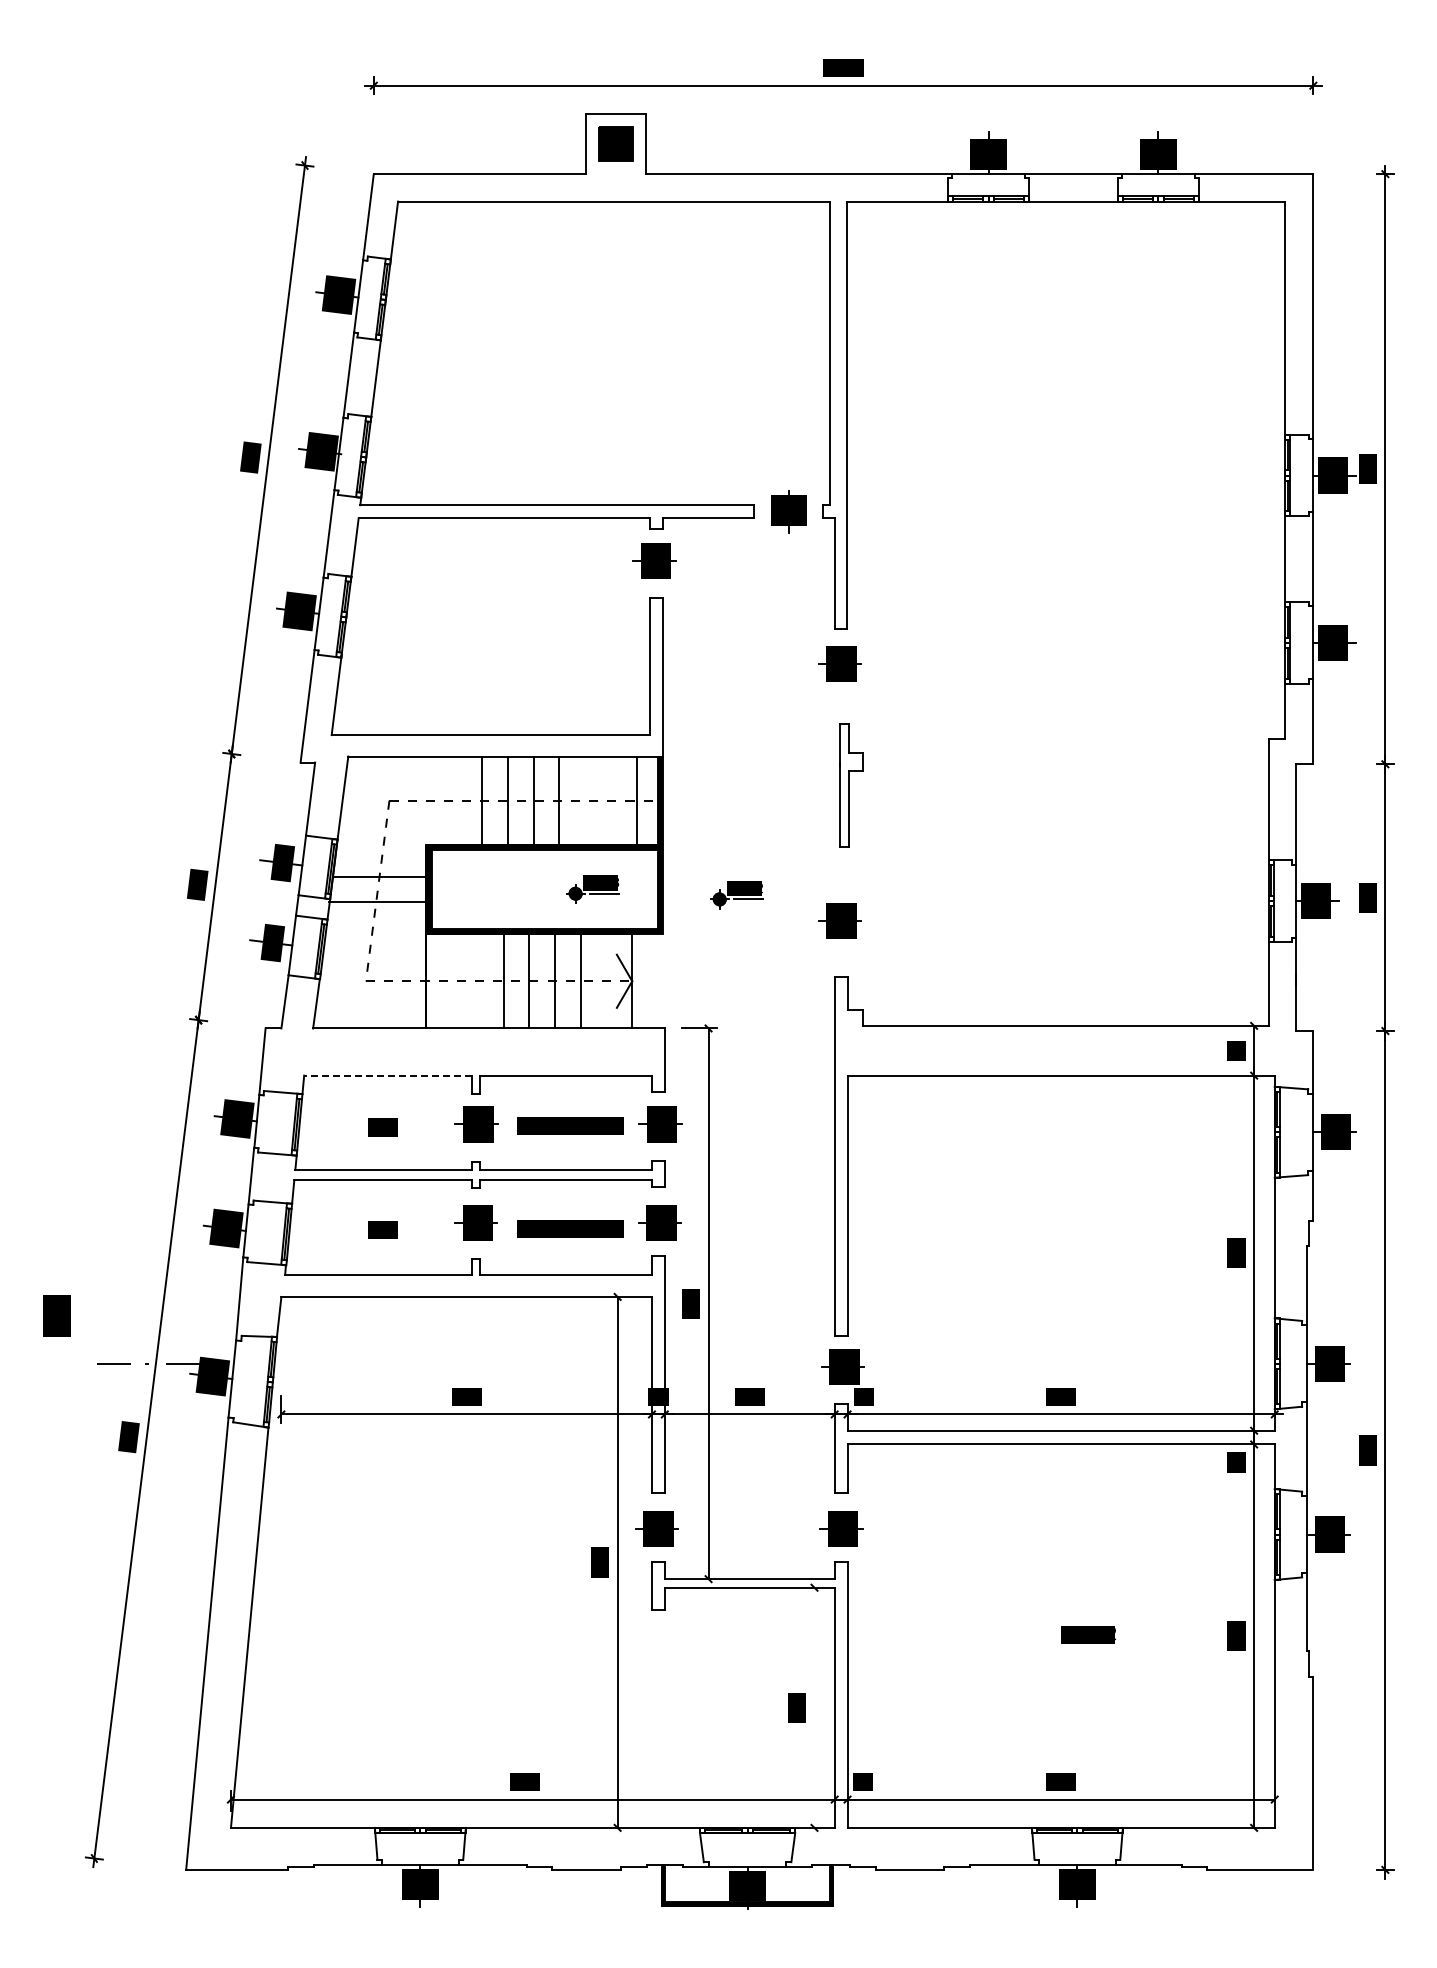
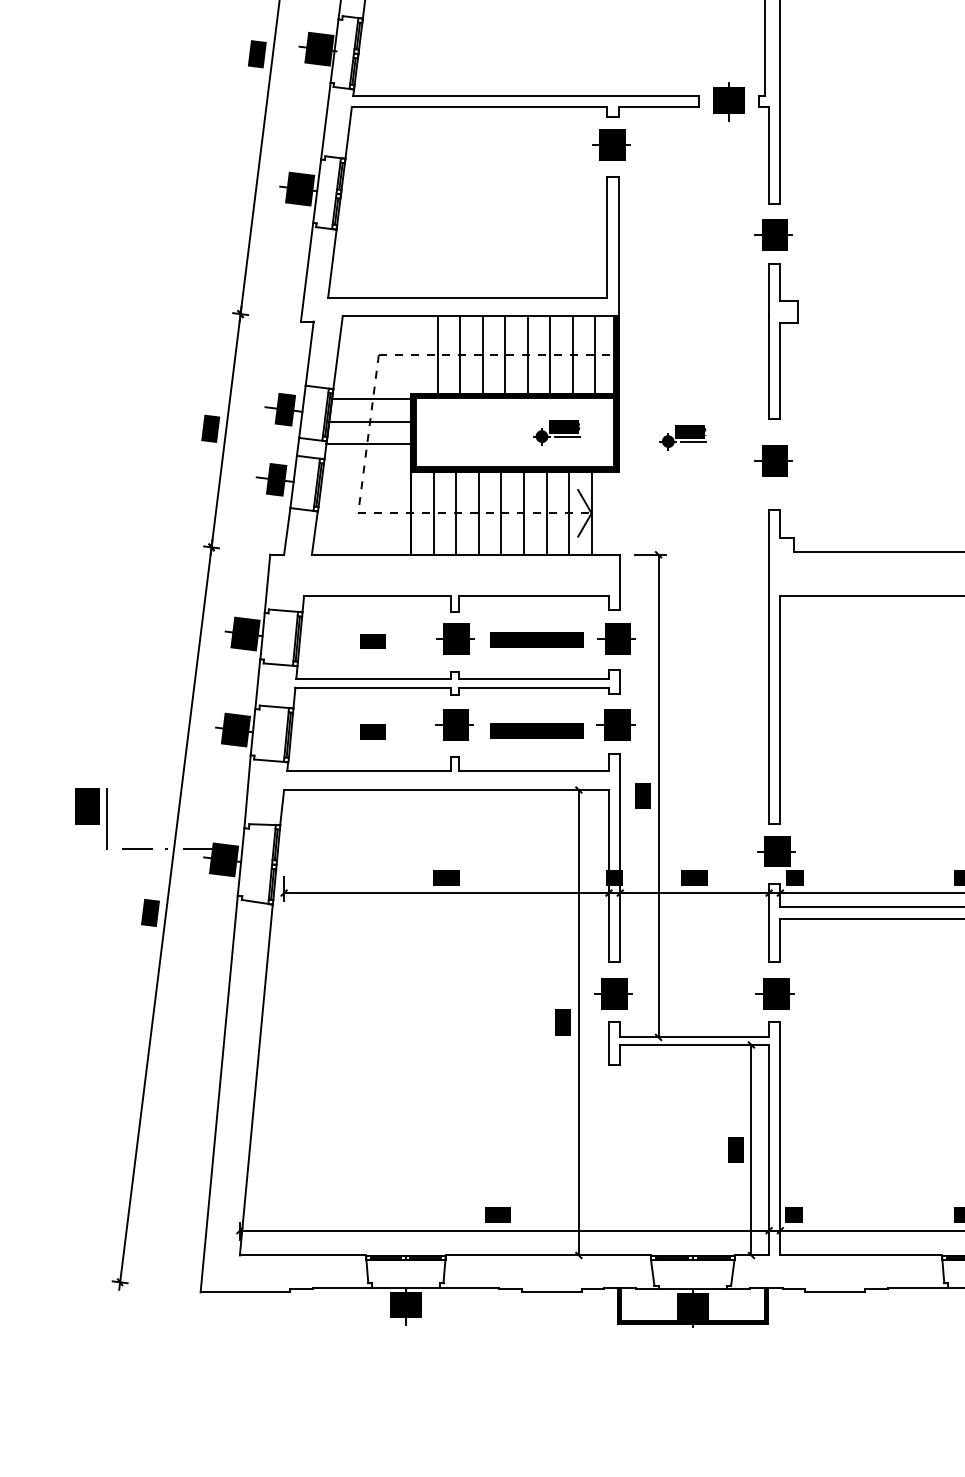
part: (851, 785) -> (783, 341), size x1.43
line: (456, 800) -> (437, 354), added
line: (585, 800) -> (550, 354), added
line: (610, 800) -> (572, 354), added
line: (381, 850) -> (371, 398), added
line: (452, 981) -> (434, 513), added
line: (477, 981) -> (456, 513), added
line: (606, 981) -> (569, 513), added
line: (388, 1075) -> (377, 595), dashed -> solid
line: (79, 1329) -> (107, 818), added
line: (814, 1707) -> (751, 1149), added

